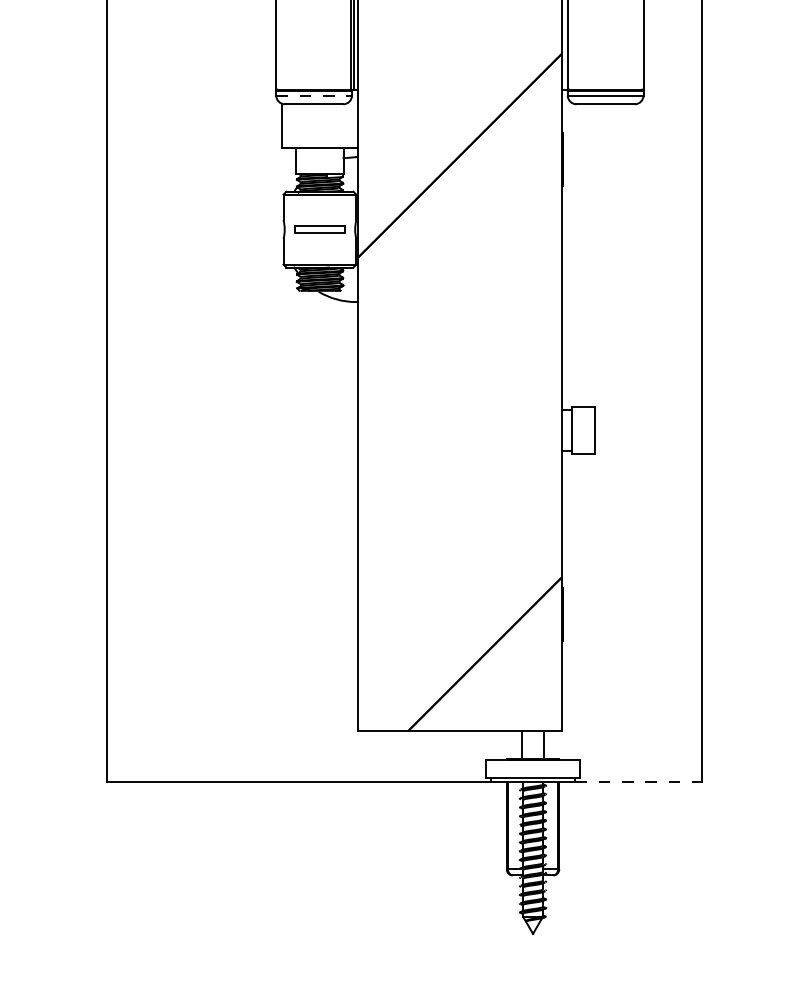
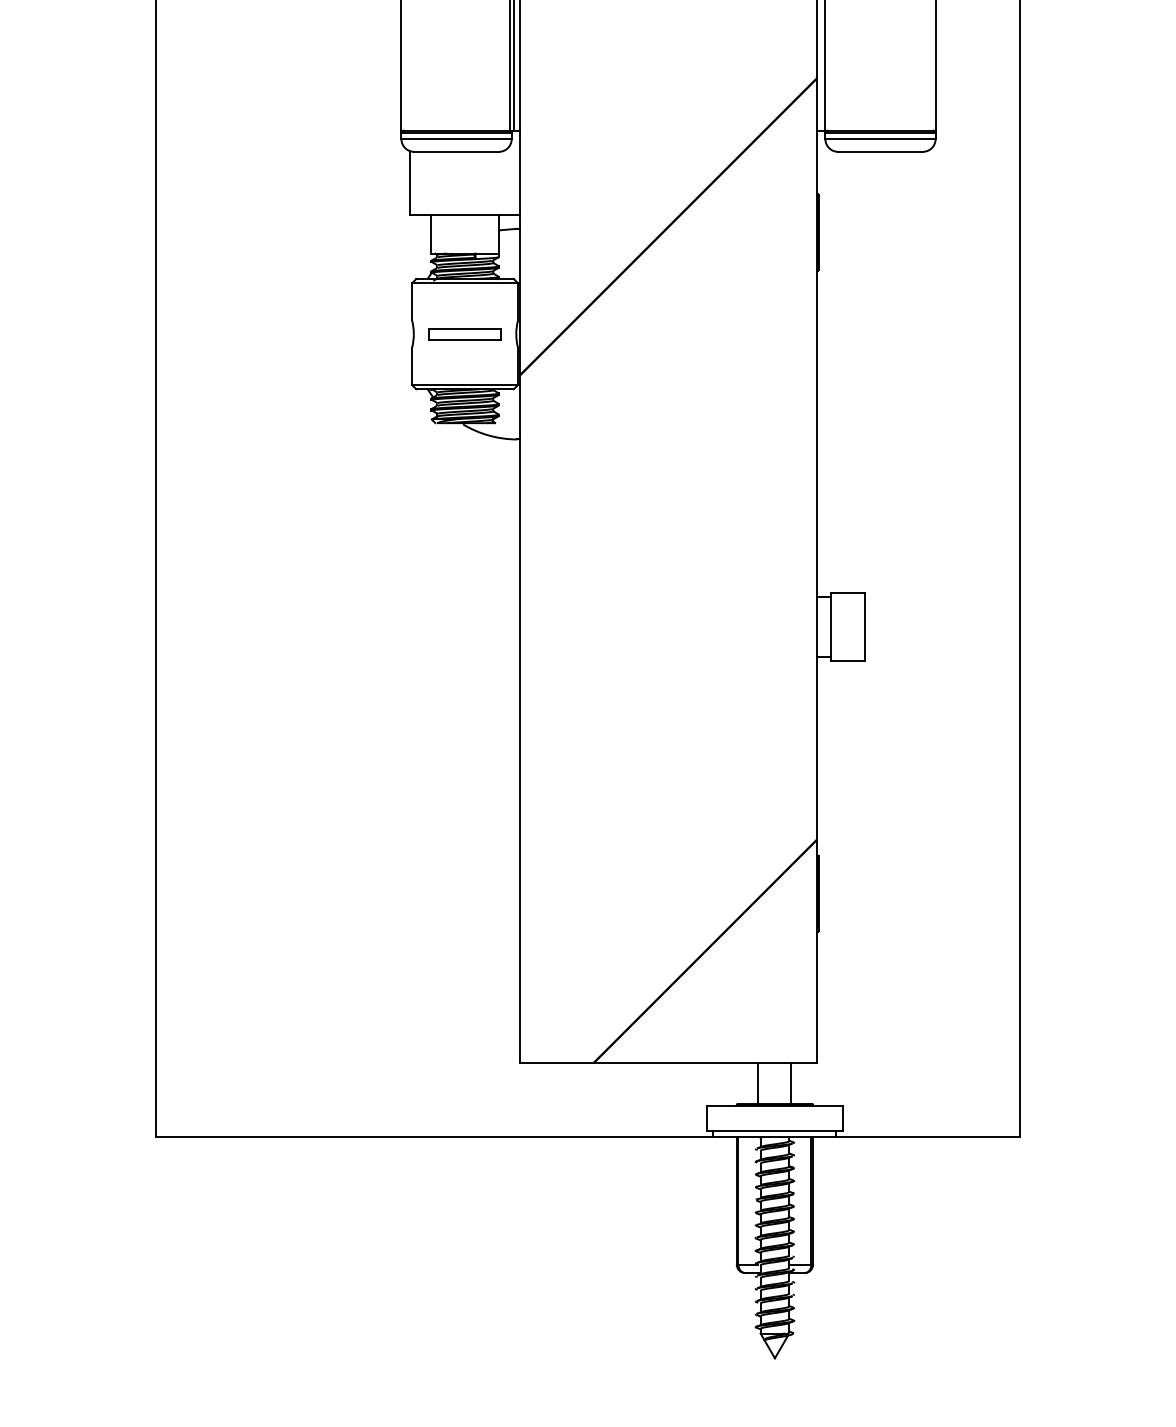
line: (314, 95) -> (457, 139), dashed -> solid
line: (639, 782) -> (929, 1138), dashed -> solid

